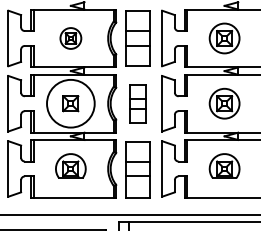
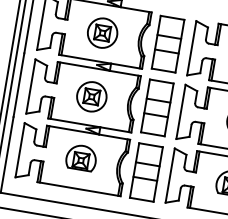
part: (70, 38) -> (102, 33), size x1.43
circle: (70, 103) -> (91, 96), size x0.62
part: (137, 103) -> (156, 107), size x1.43

